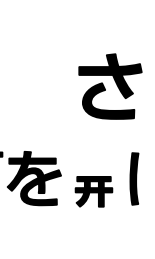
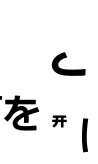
fill: (109, 75) -> (69, 47), removed
part: (135, 179) -> (85, 135), moved
part: (94, 191) -> (59, 121), size x0.6

